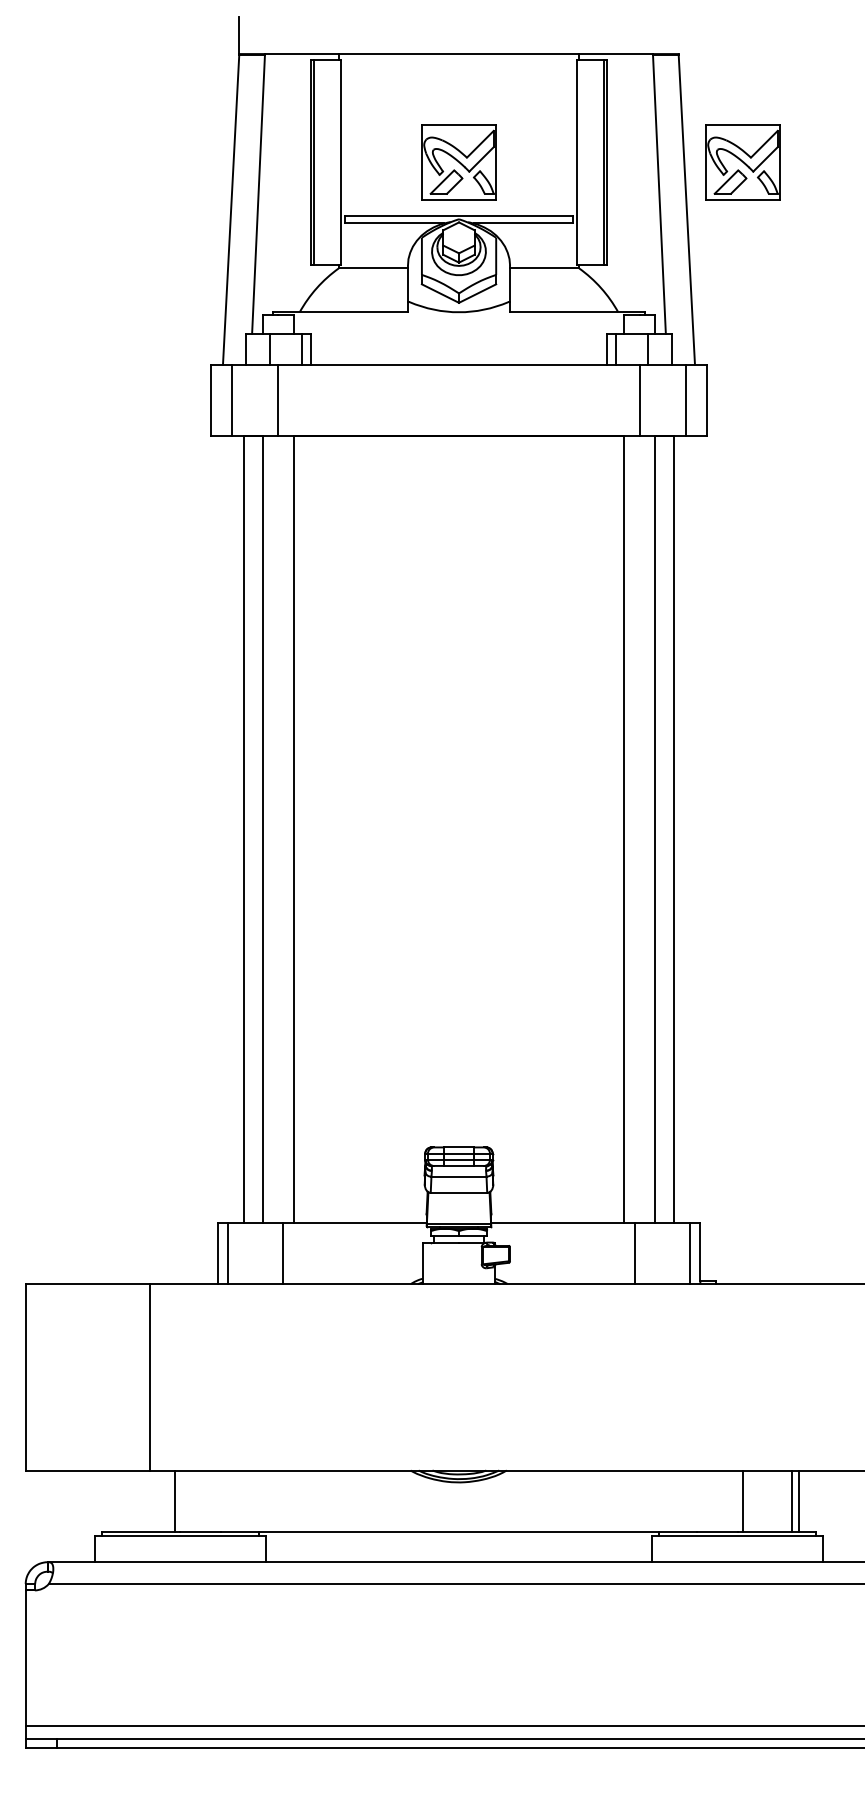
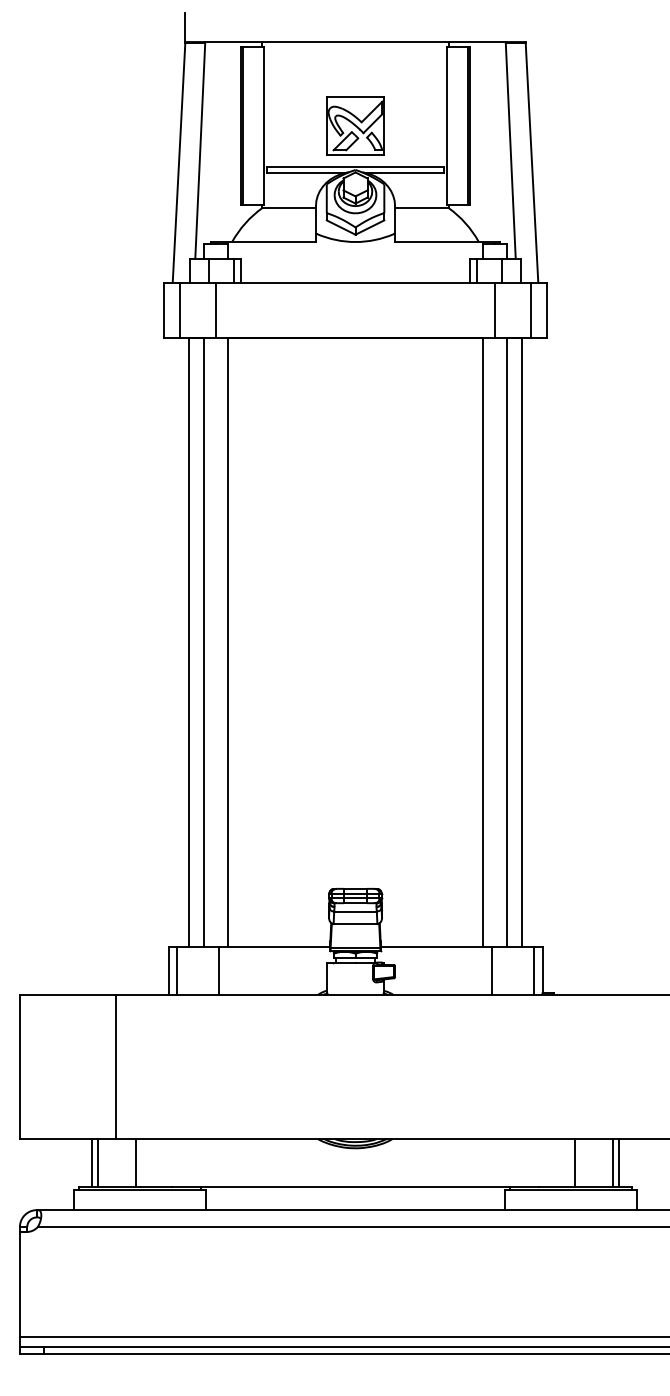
part: (742, 162) -> (575, 126), removed
line: (118, 1500) -> (91, 1162), added
line: (125, 1500) -> (97, 1162), added

